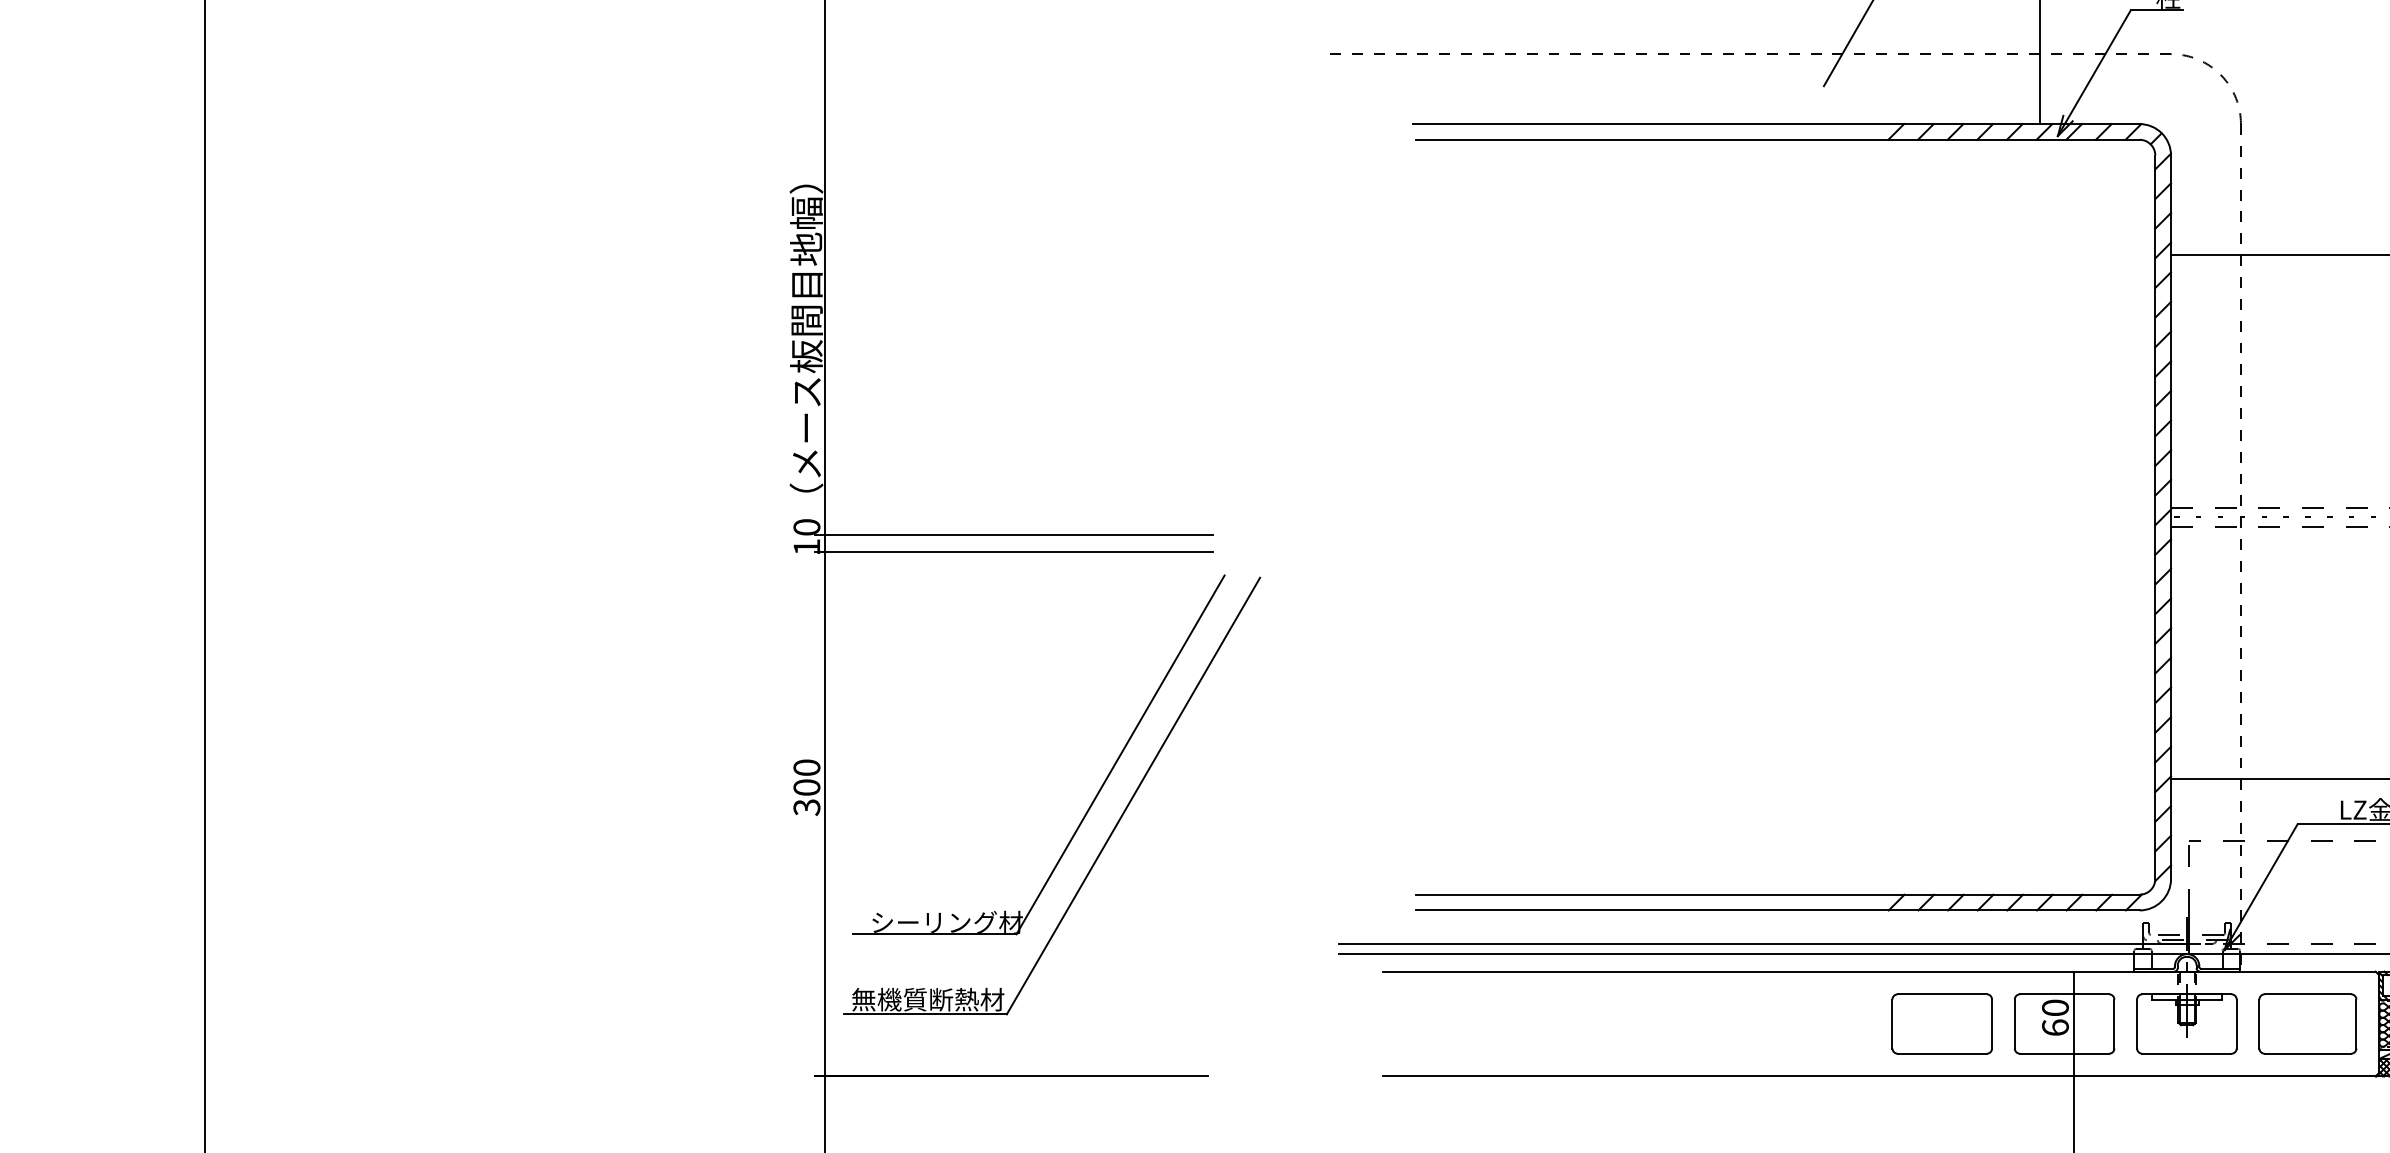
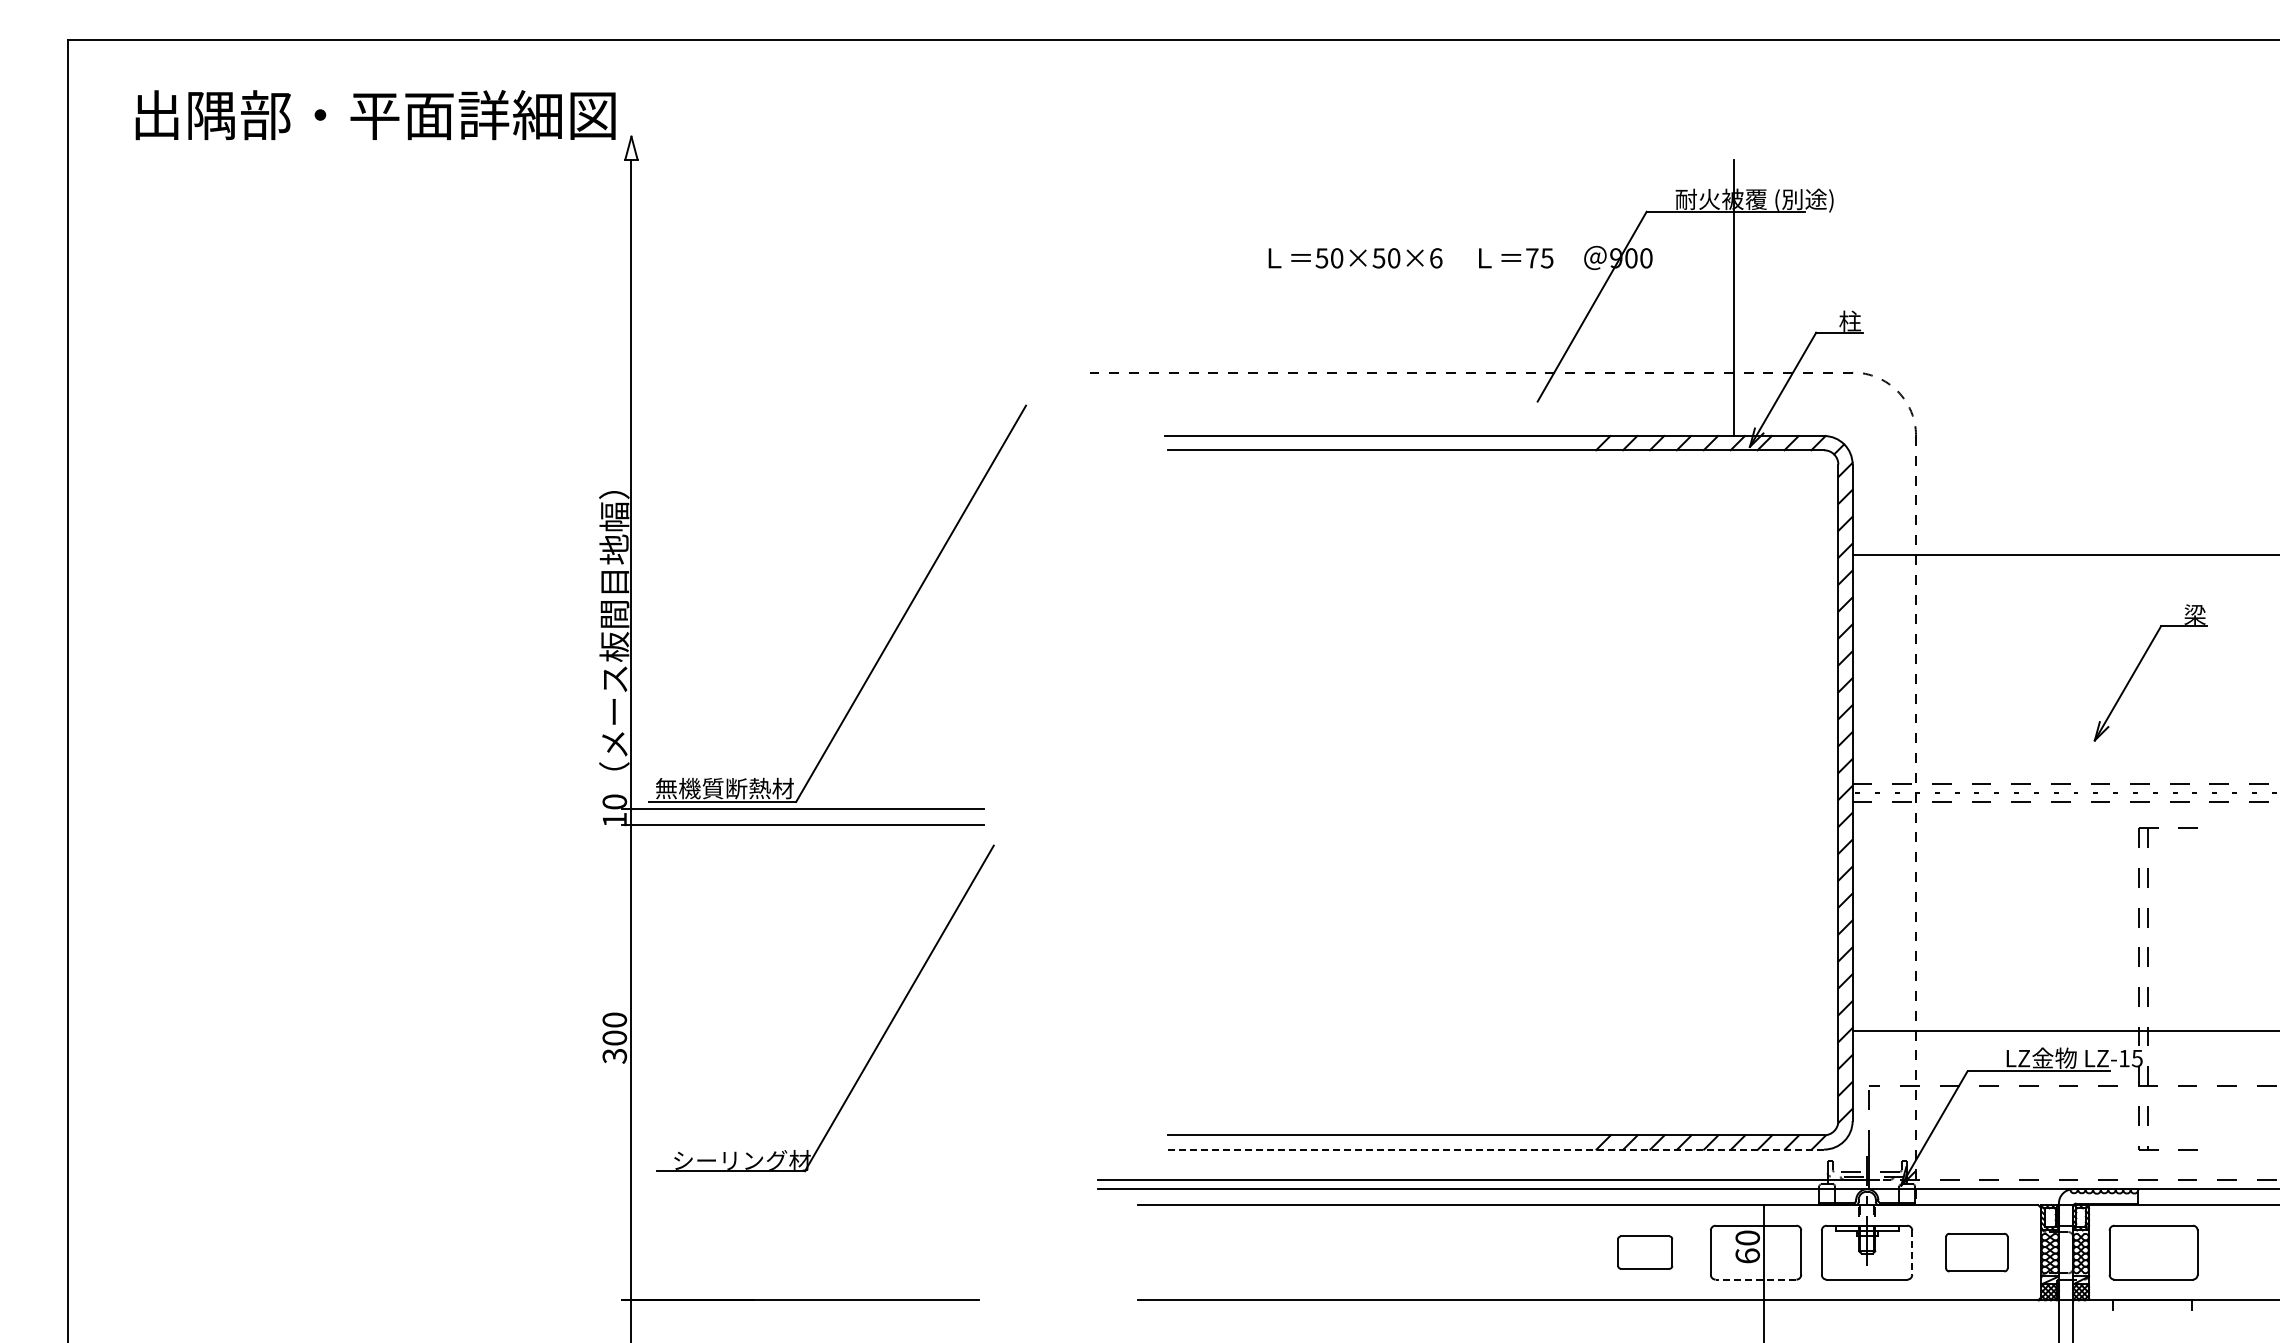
part: (1112, 828) -> (892, 633), moved
line: (1778, 910) -> (1496, 1149), solid -> dashed
part: (1942, 1023) -> (1645, 1252), size x0.6
part: (2307, 1023) -> (1976, 1252), size x0.7
line: (2237, 1024) -> (1912, 1253), solid -> dashed
line: (2063, 1053) -> (1755, 1279), solid -> dashed

